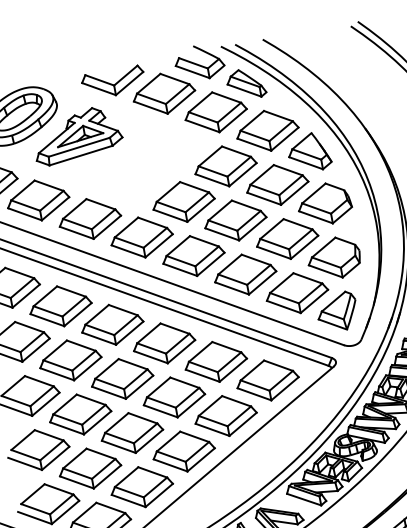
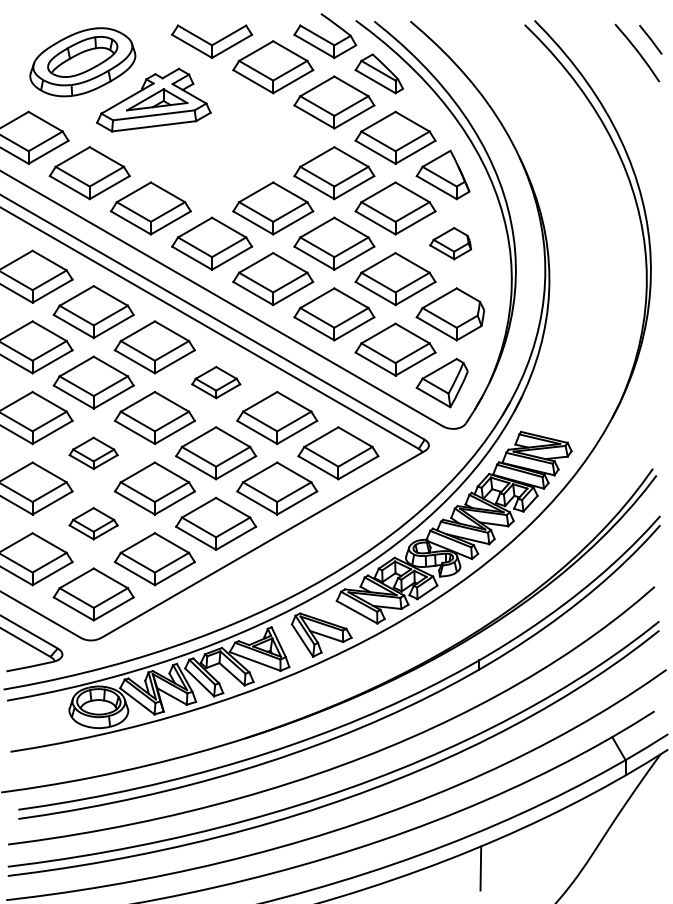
part: (324, 204) -> (450, 243), size x0.6
part: (164, 343) -> (216, 382), size x0.6
part: (80, 414) -> (93, 453), size x0.6
part: (89, 468) -> (93, 523), size x0.6

